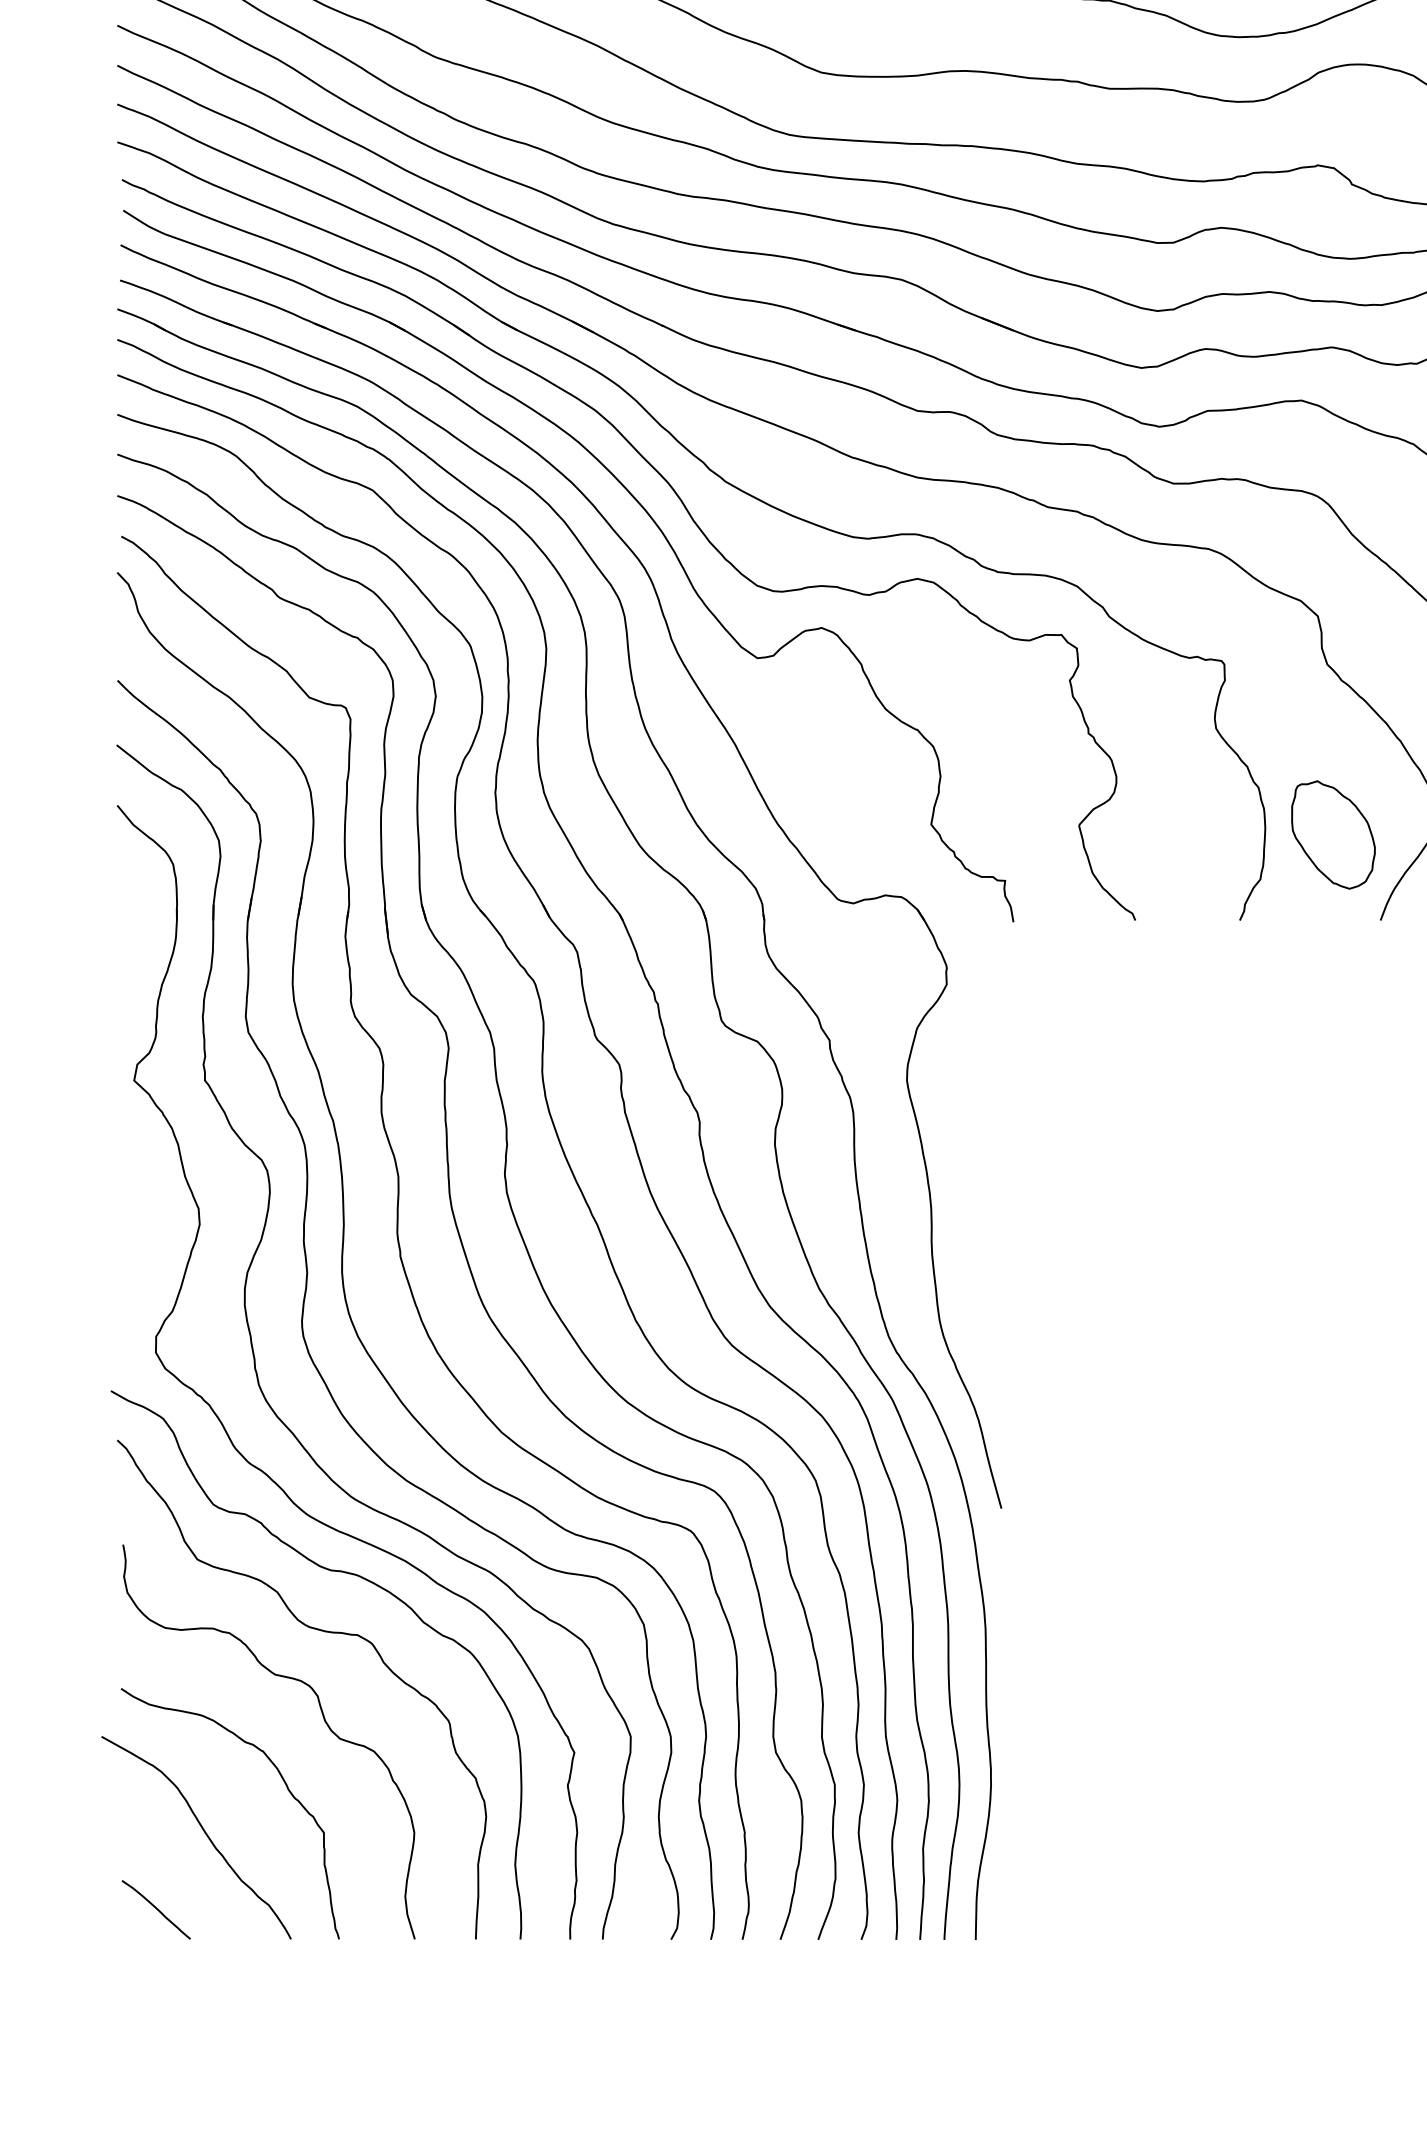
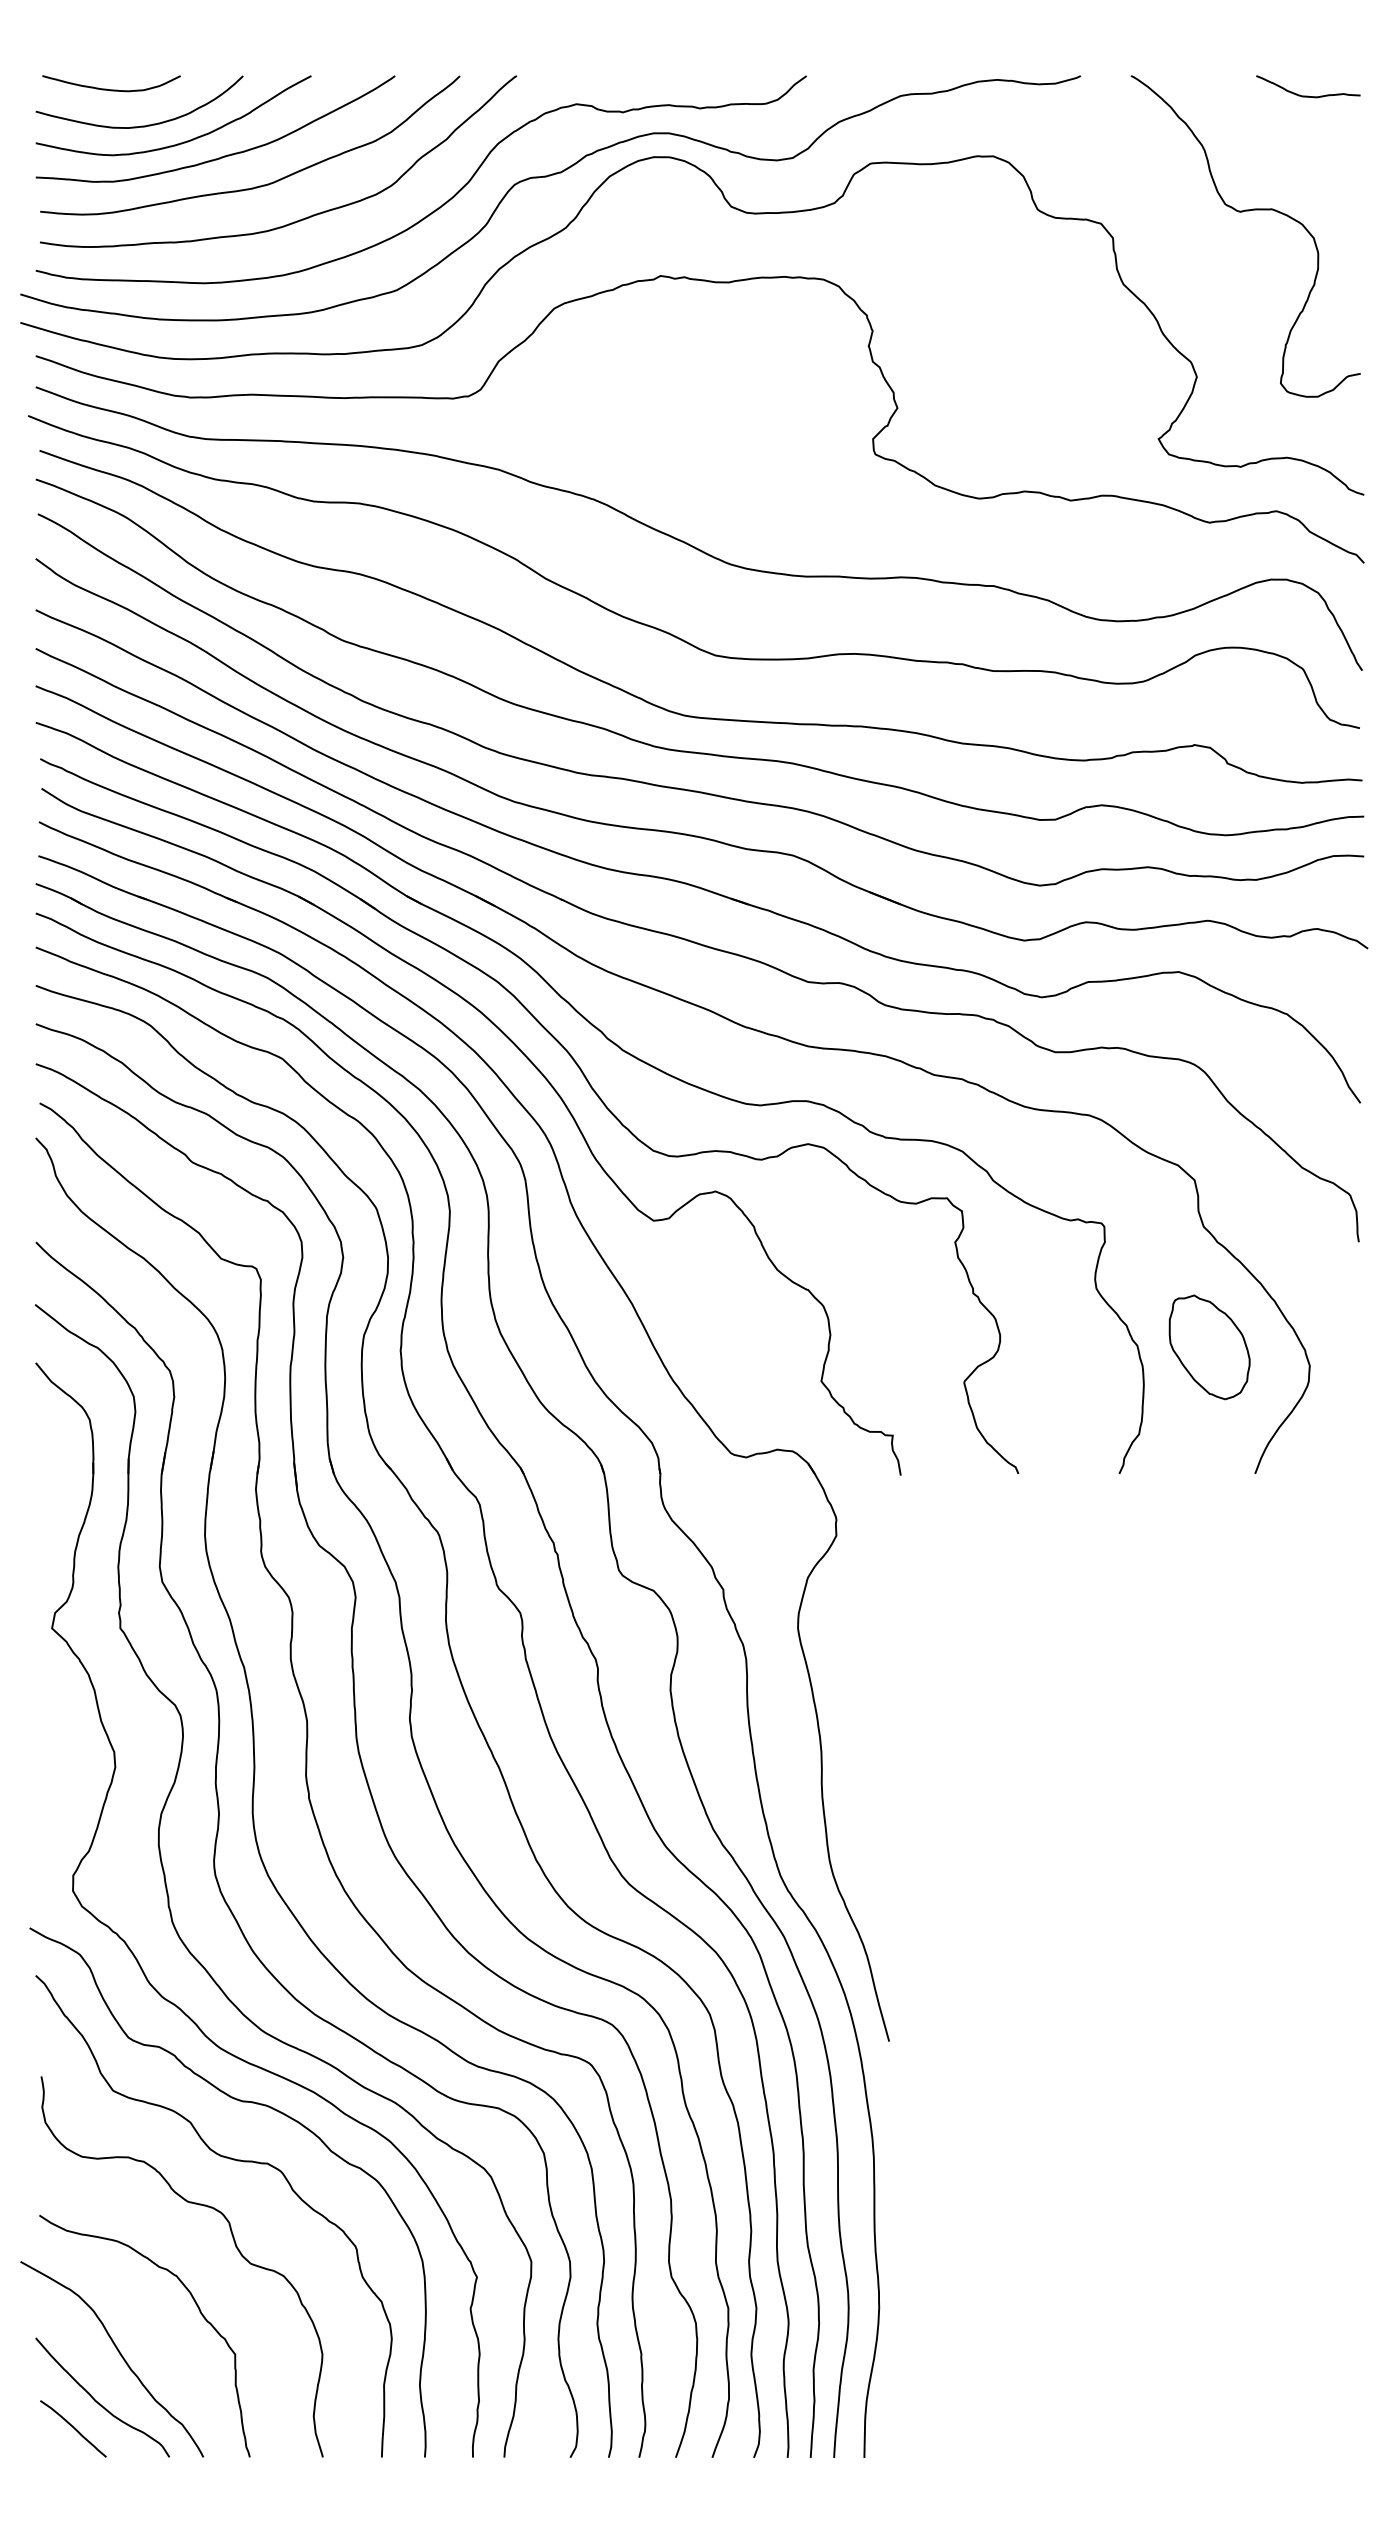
part: (1333, 835) -> (1209, 1347), moved
curve: (183, 1882) -> (99, 2402), added

